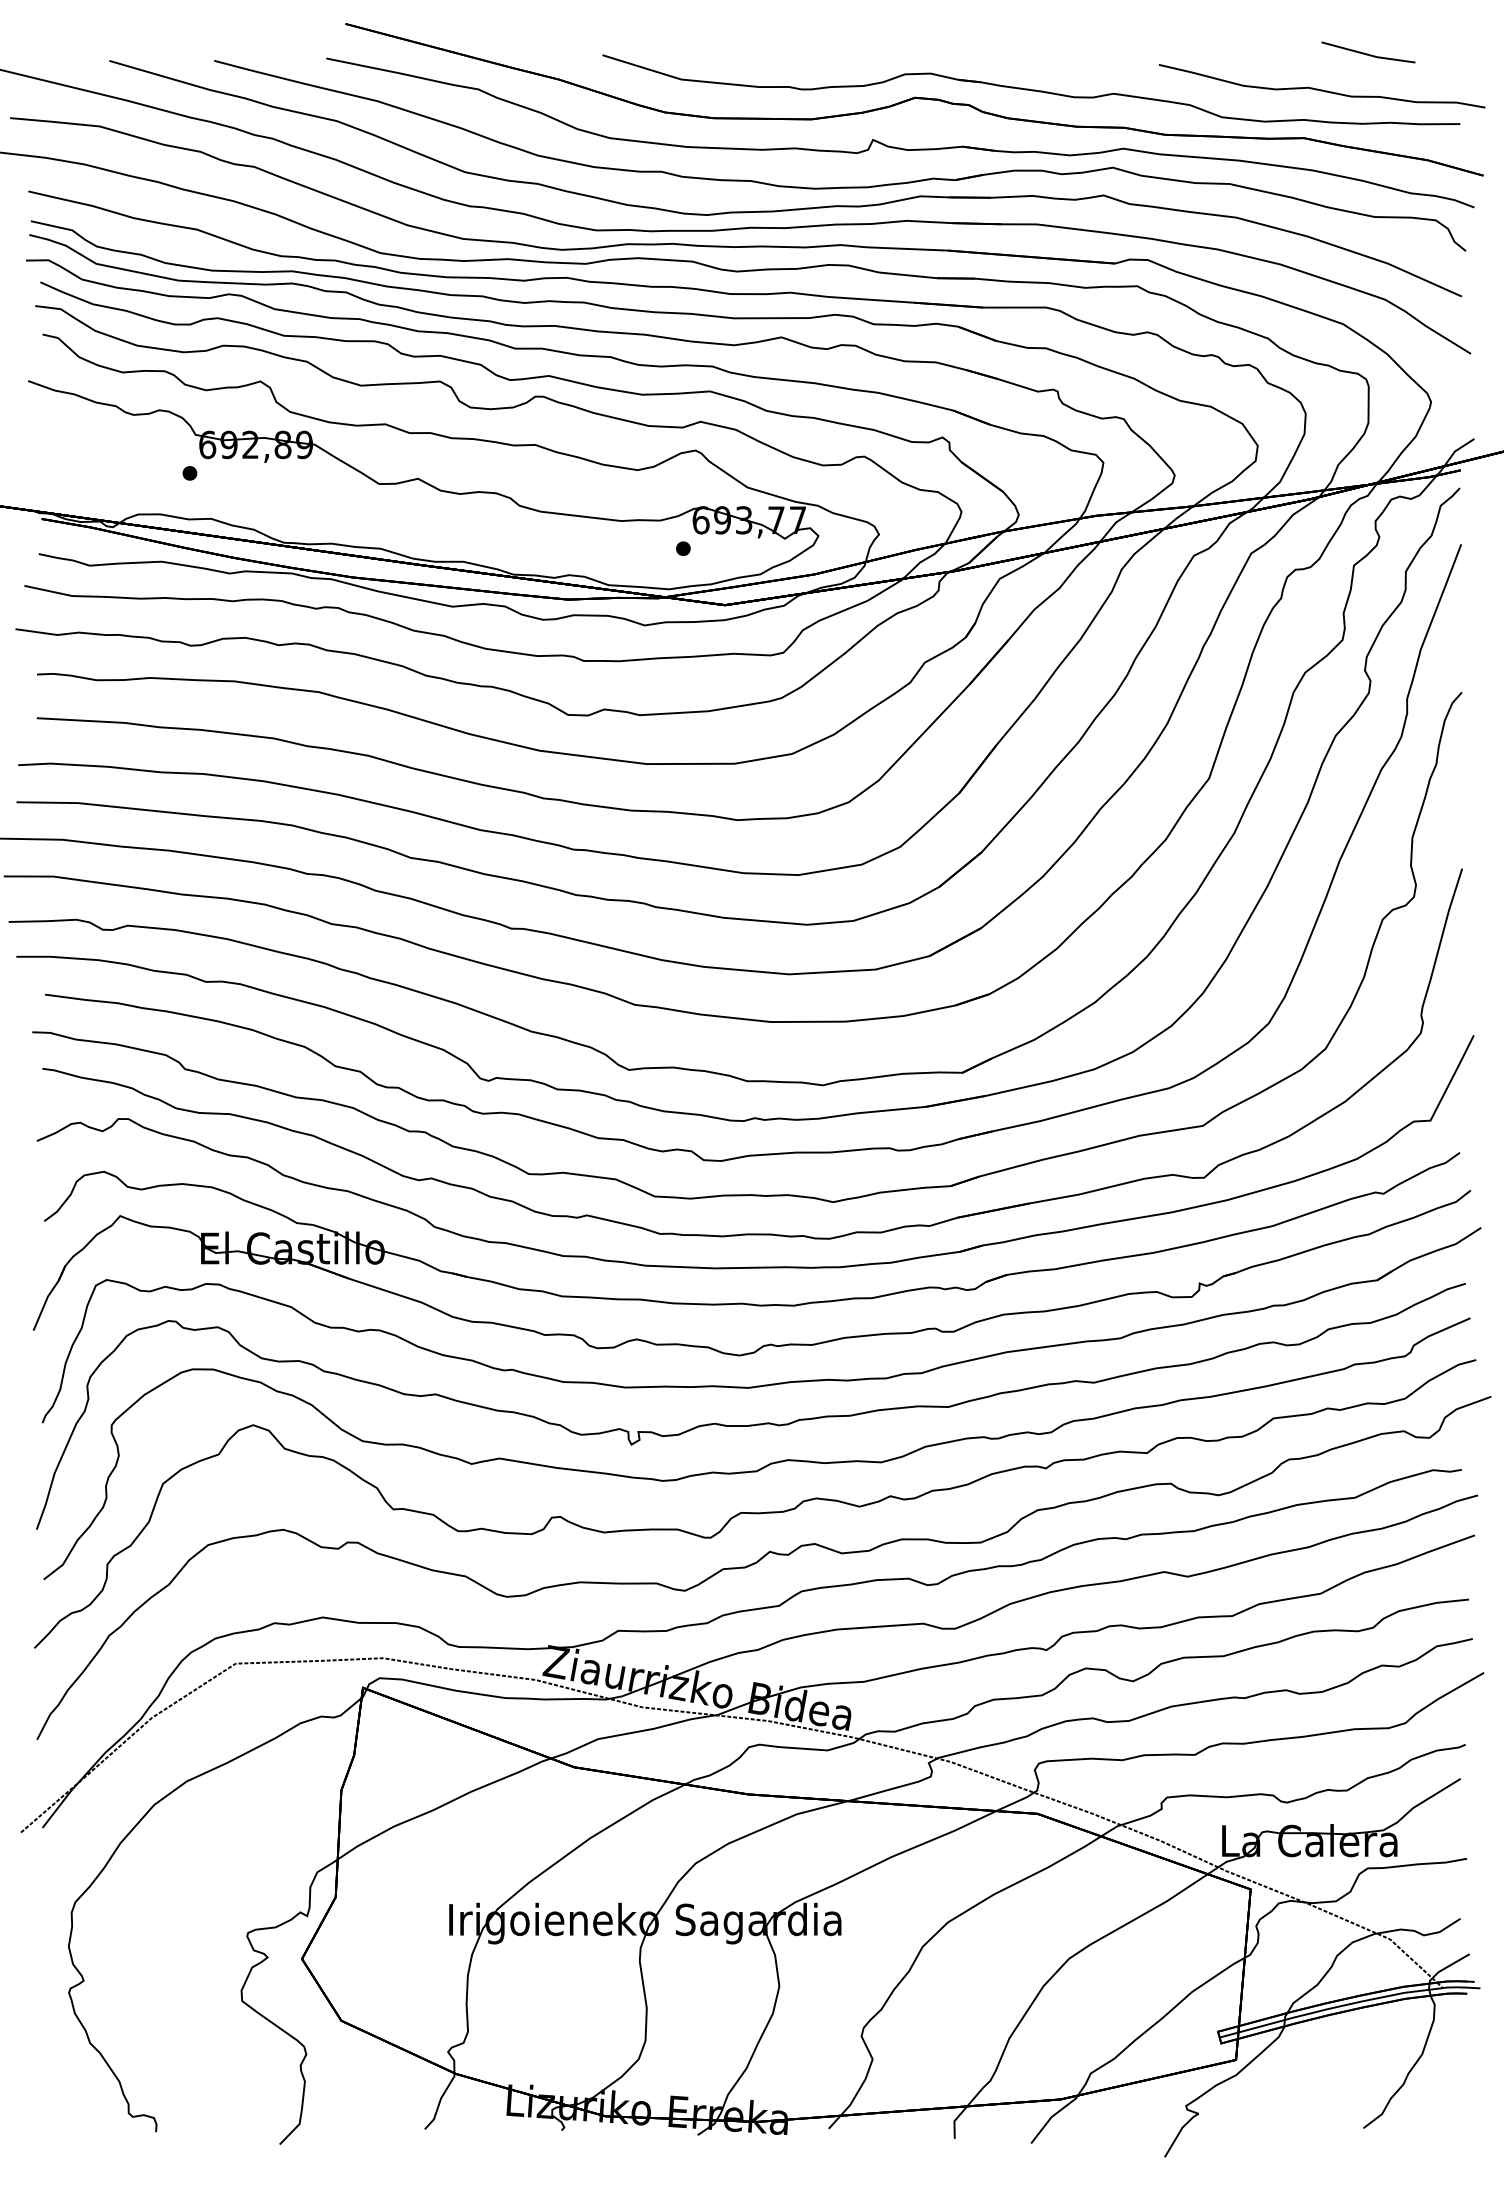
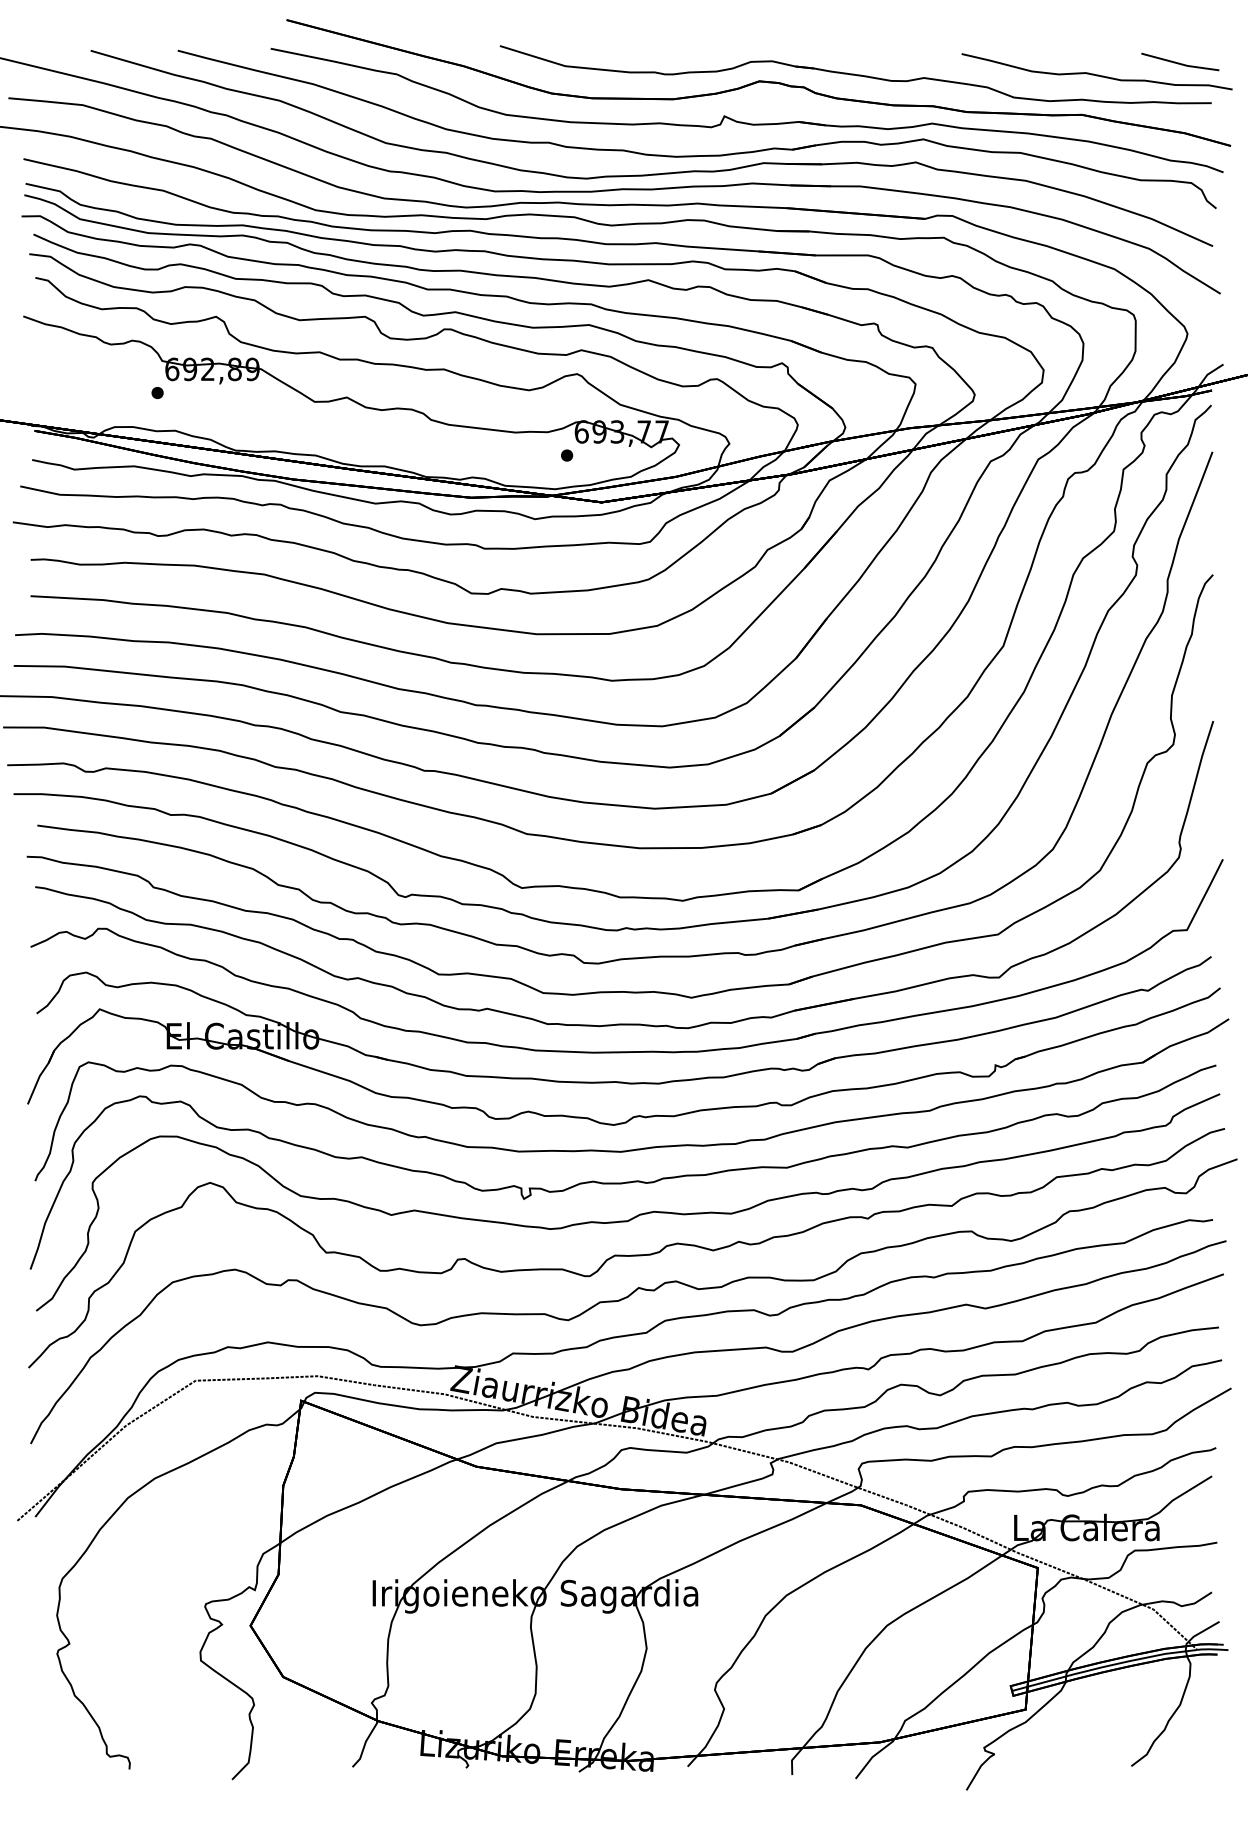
line: (1367, 53) -> (1179, 62), moved

